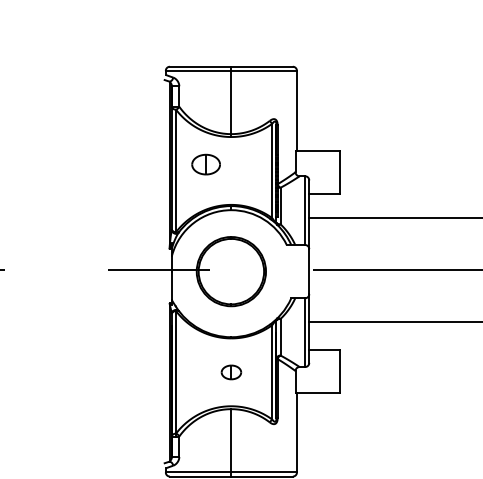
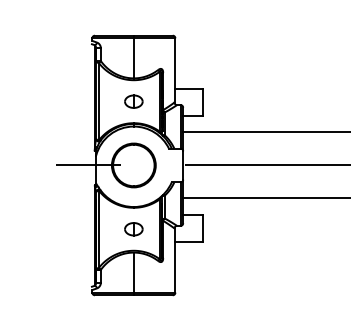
part: (205, 164) -> (133, 101), moved
part: (230, 372) -> (133, 229), size x1.43

